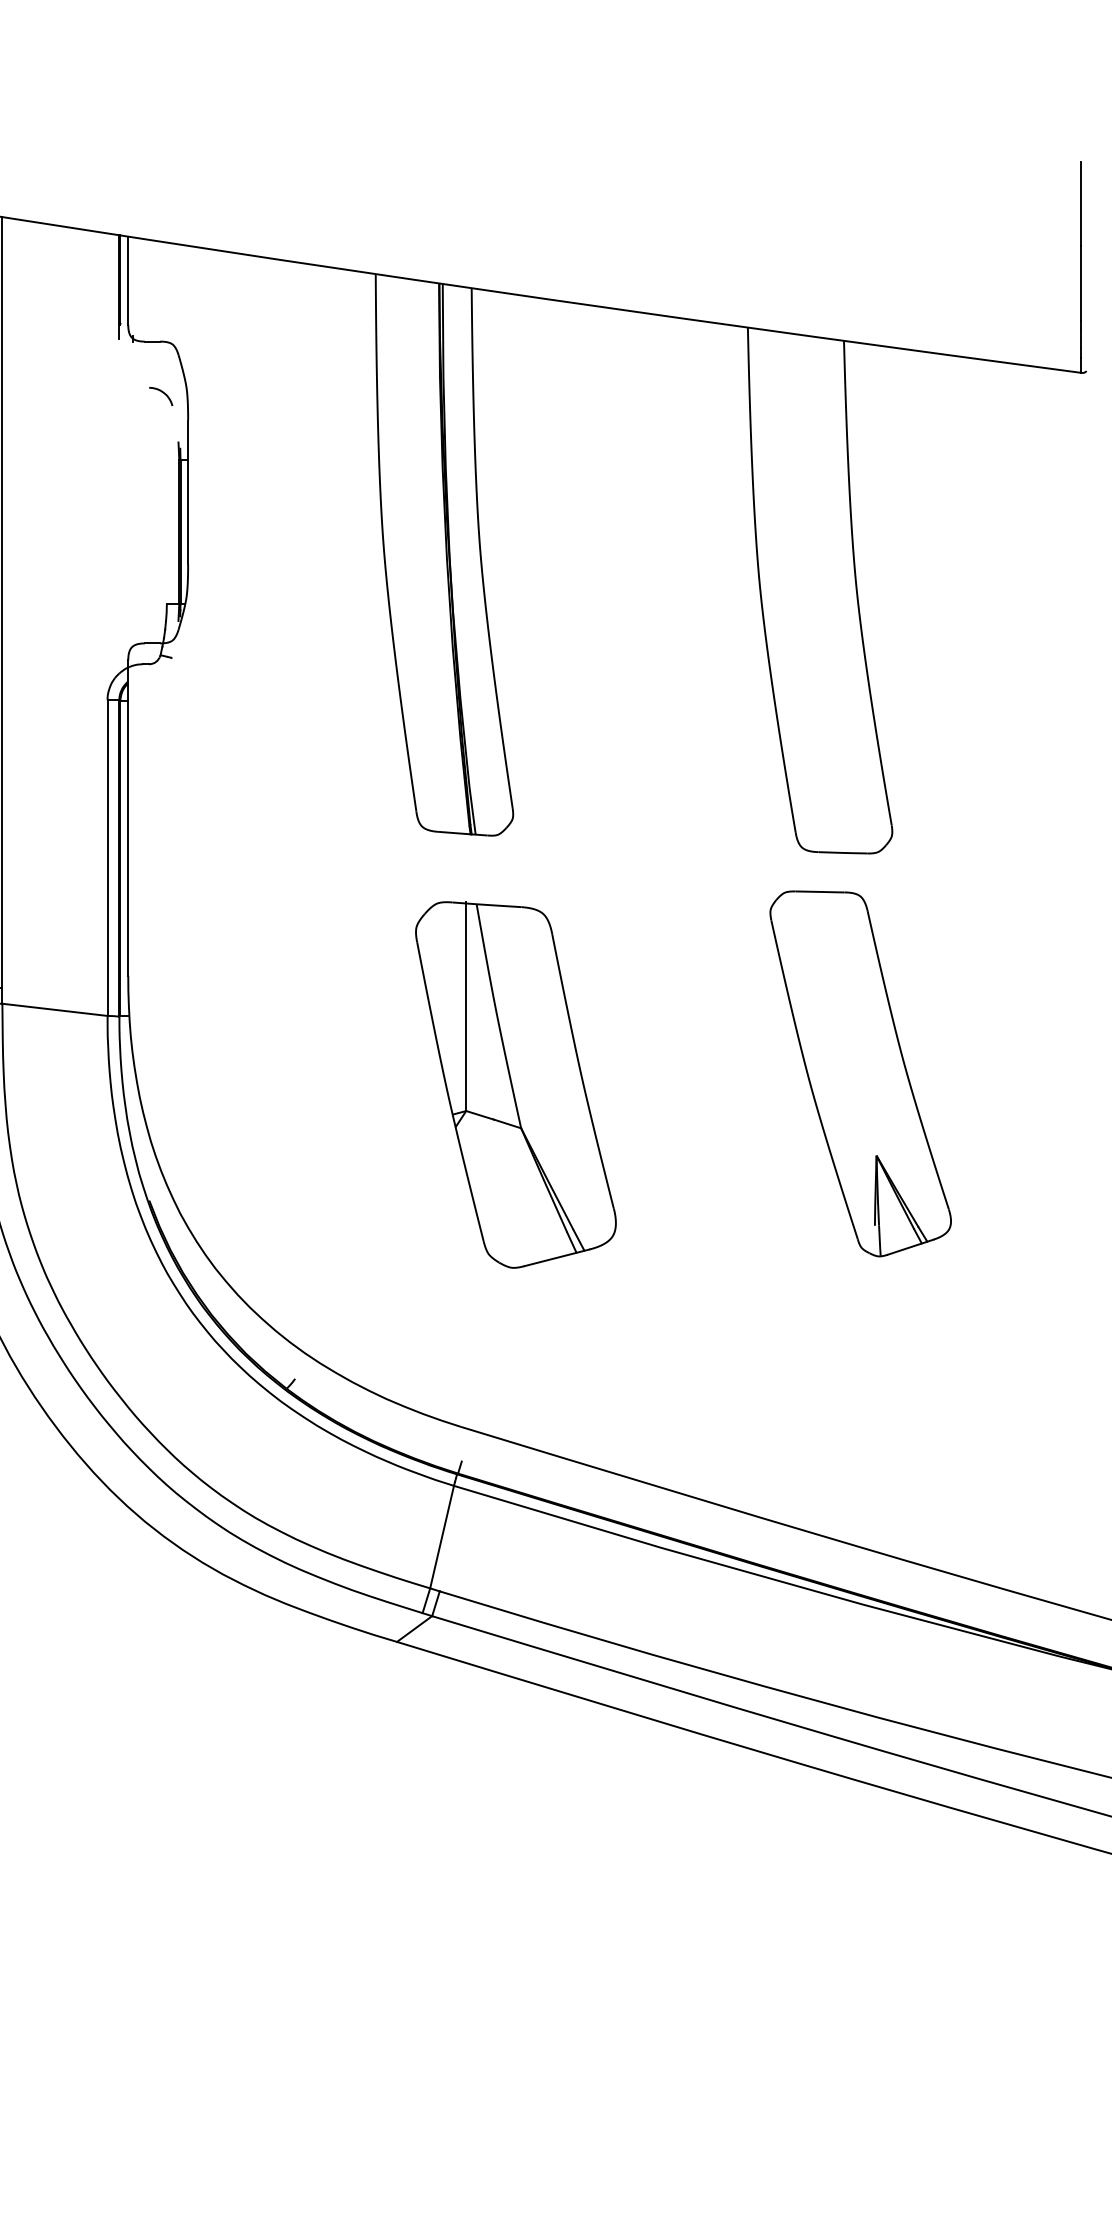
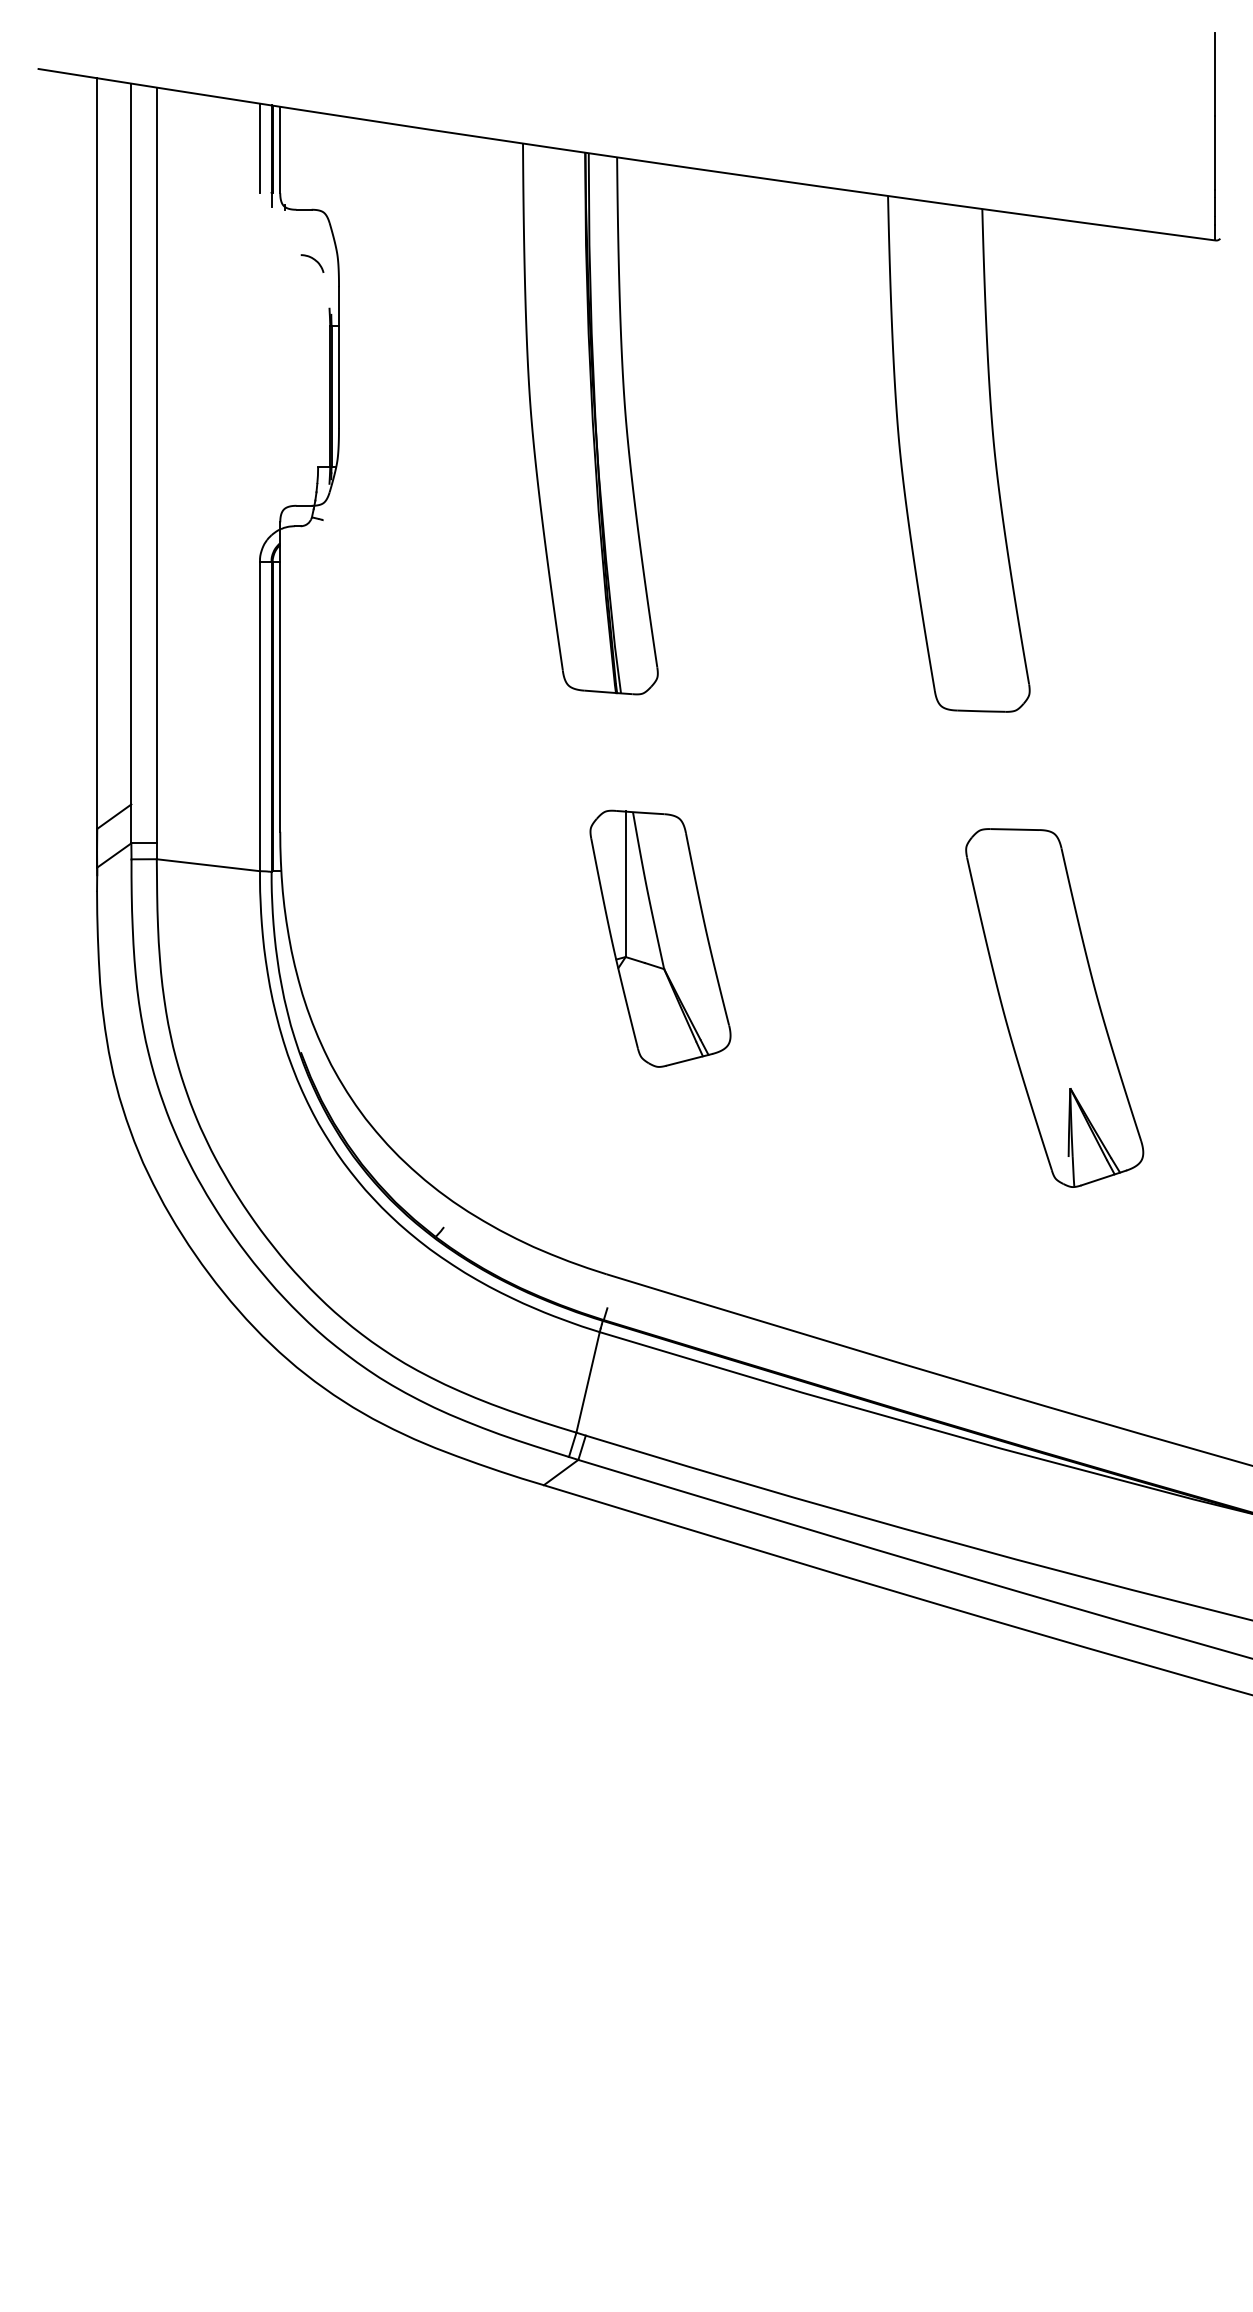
line: (108, 278) -> (260, 147), added
part: (860, 1073) -> (1054, 1007), moved
part: (515, 1084) -> (660, 938), size x0.71

